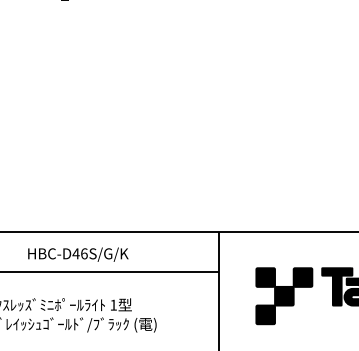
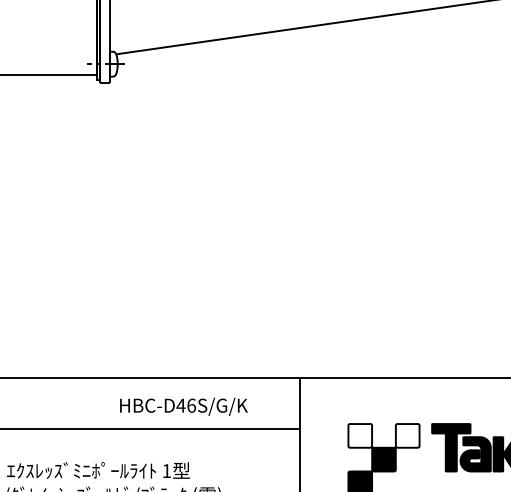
text: (78, 254) -> (183, 406), moved
fill: (265, 277) -> (360, 435), removed
fill: (302, 277) -> (407, 435), removed

